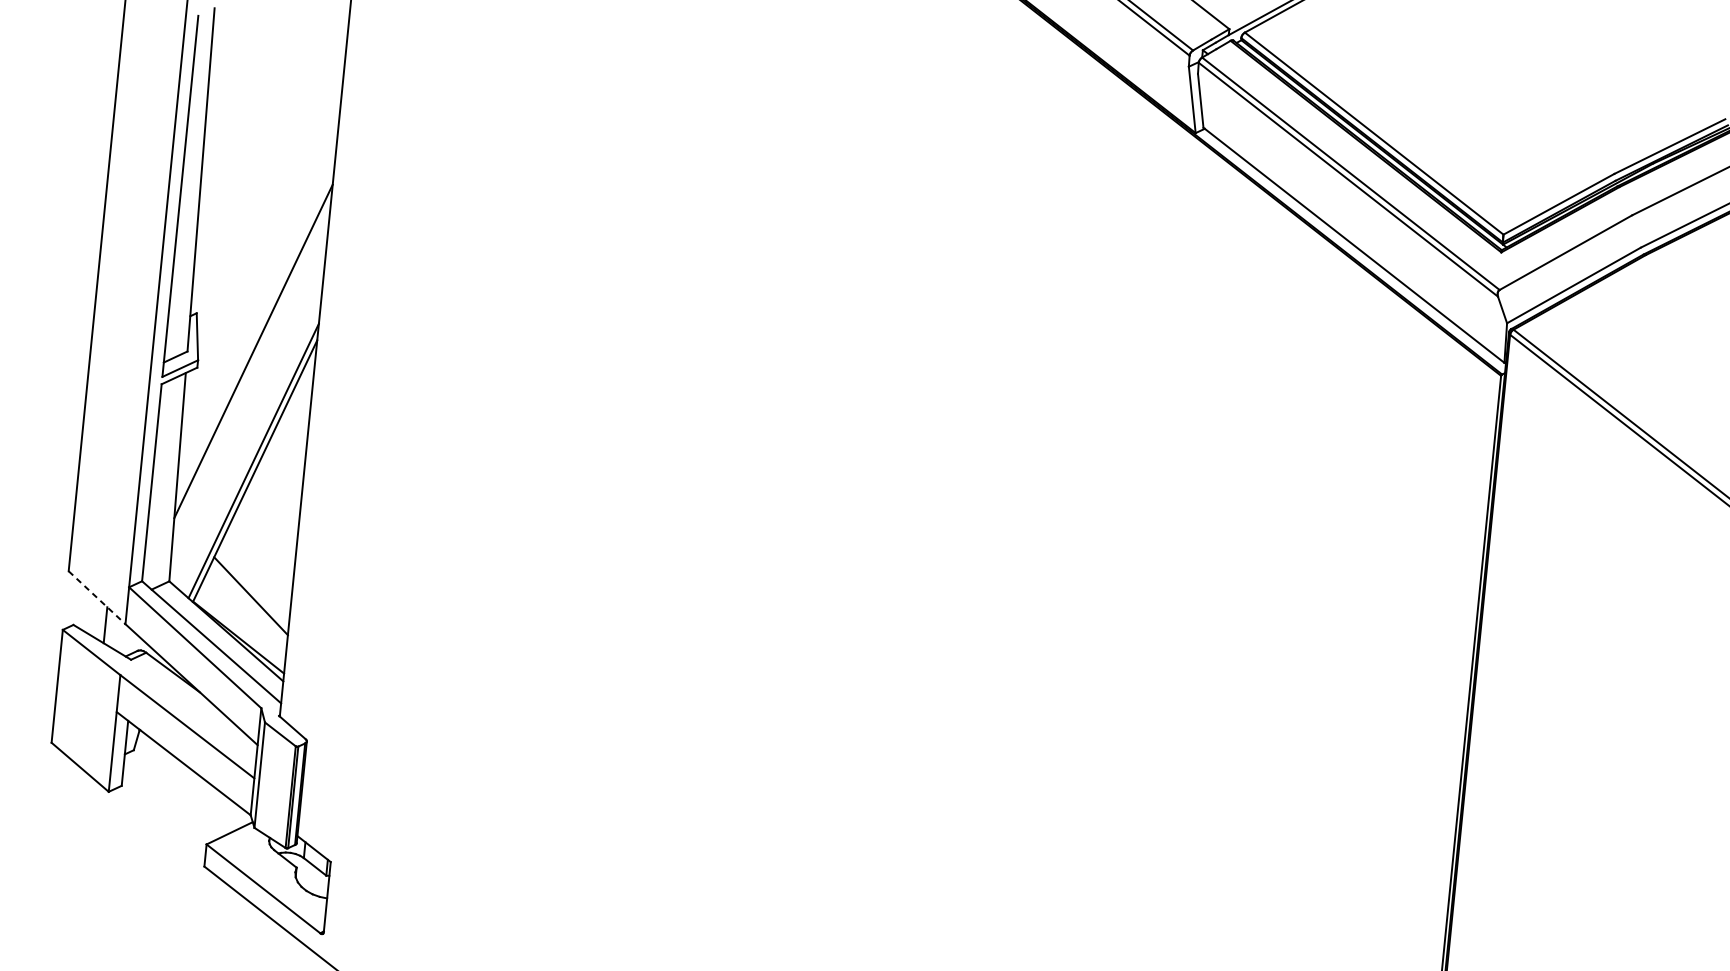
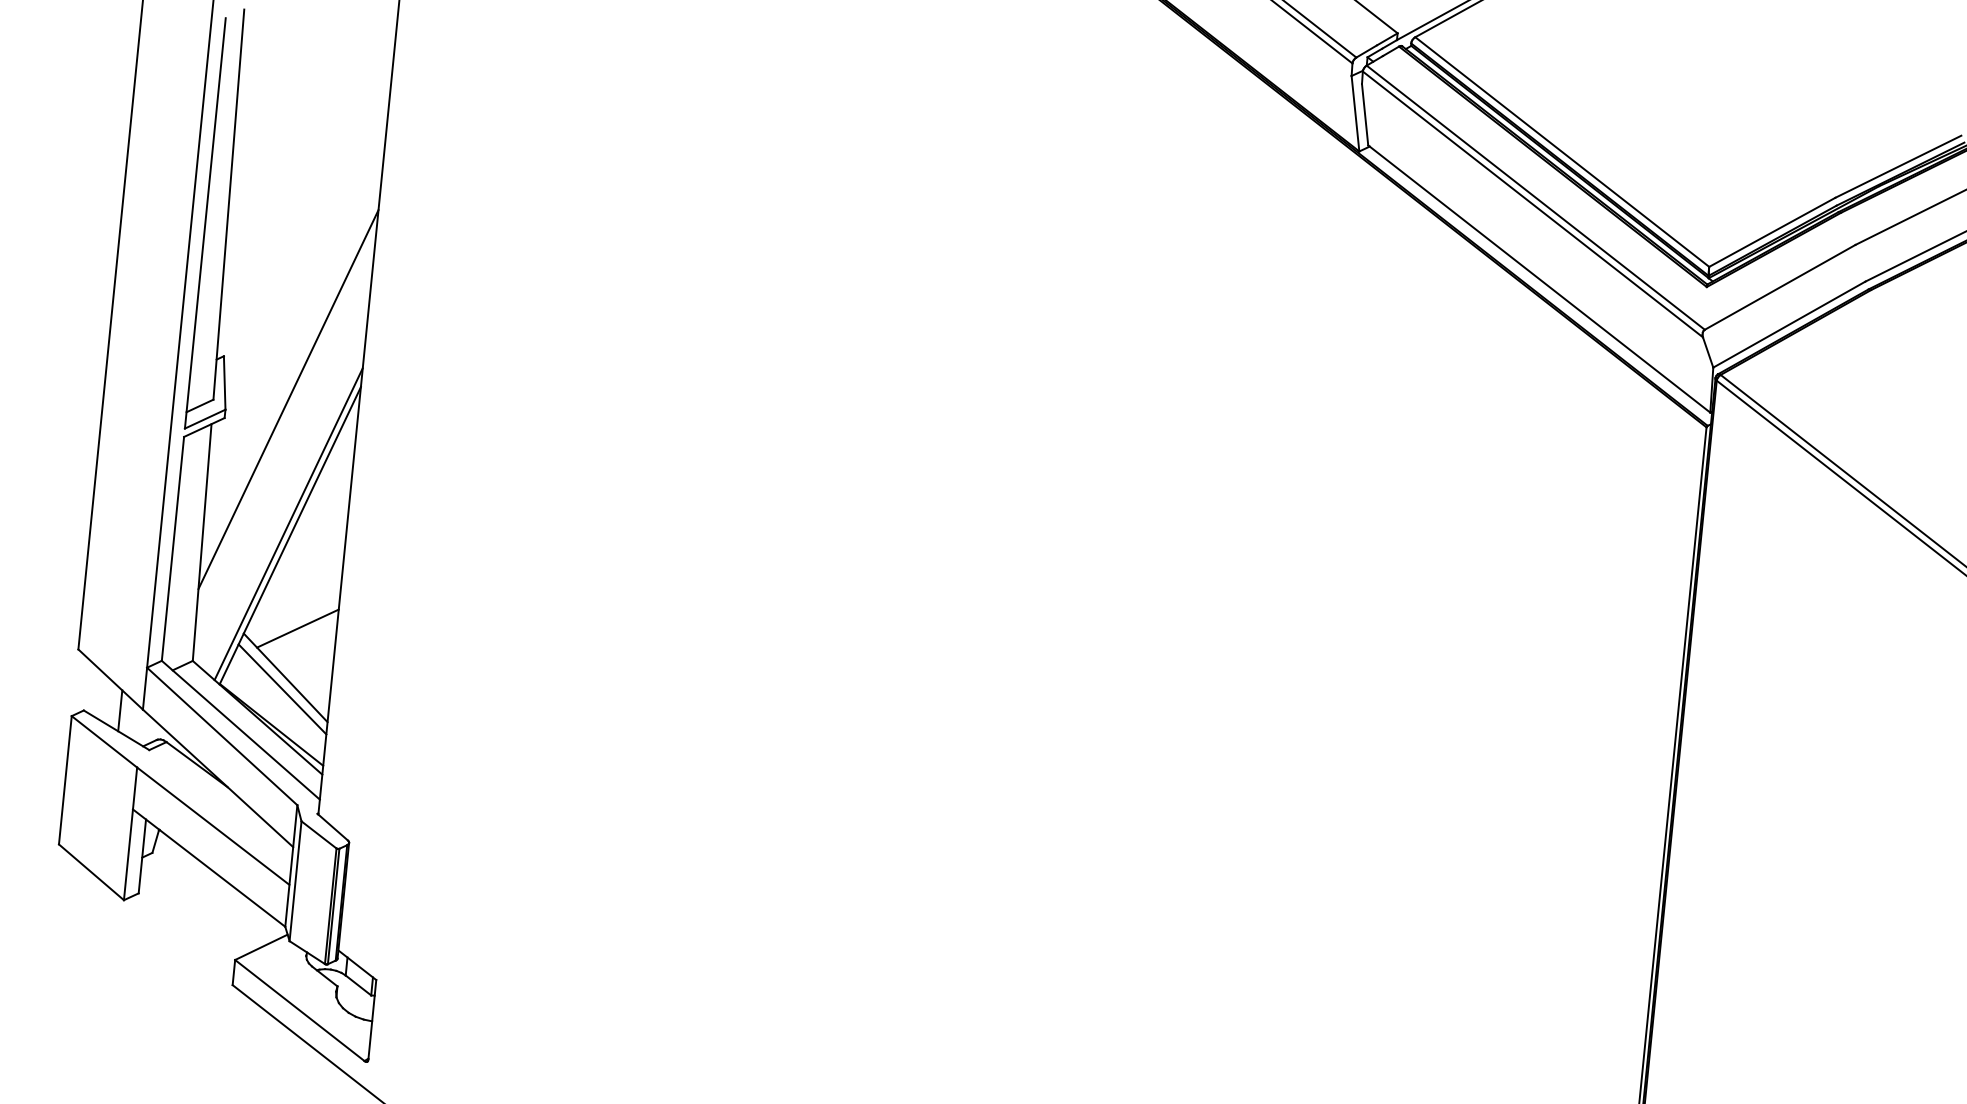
line: (261, 552) -> (297, 628), added
line: (97, 597) -> (111, 679), dashed -> solid
line: (248, 606) -> (282, 689), added

